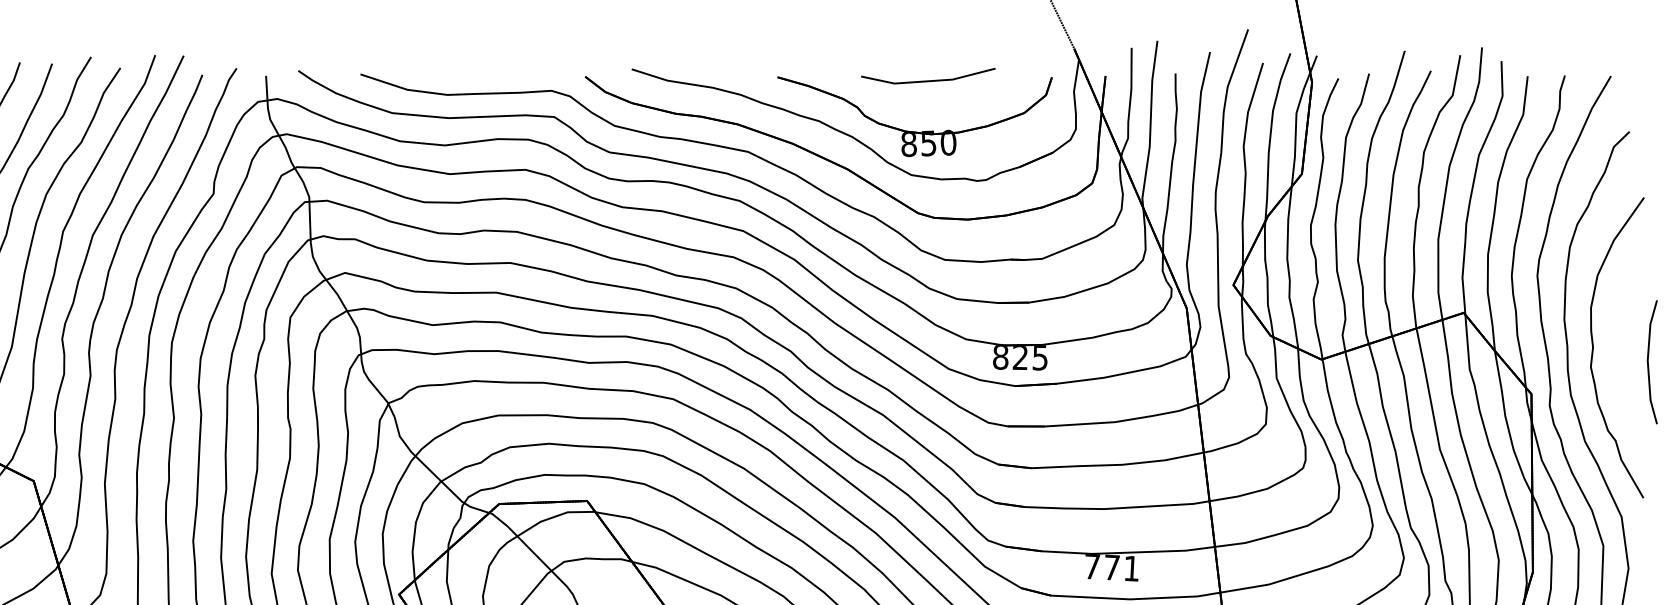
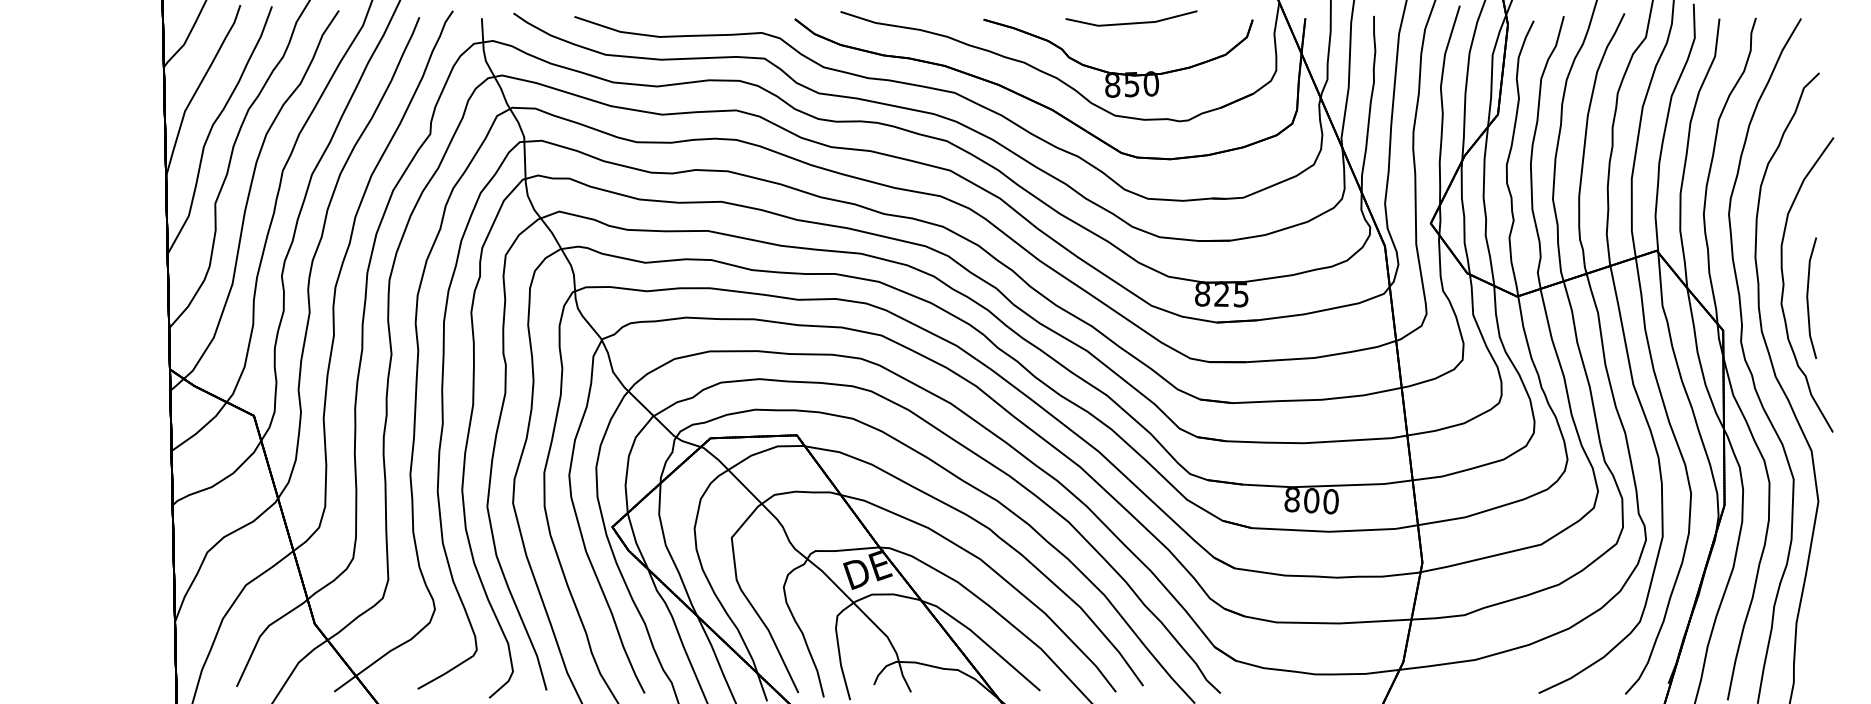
part: (1652, 361) -> (1811, 297), moved
text: (1111, 567) -> (1311, 500), 771 -> 800

